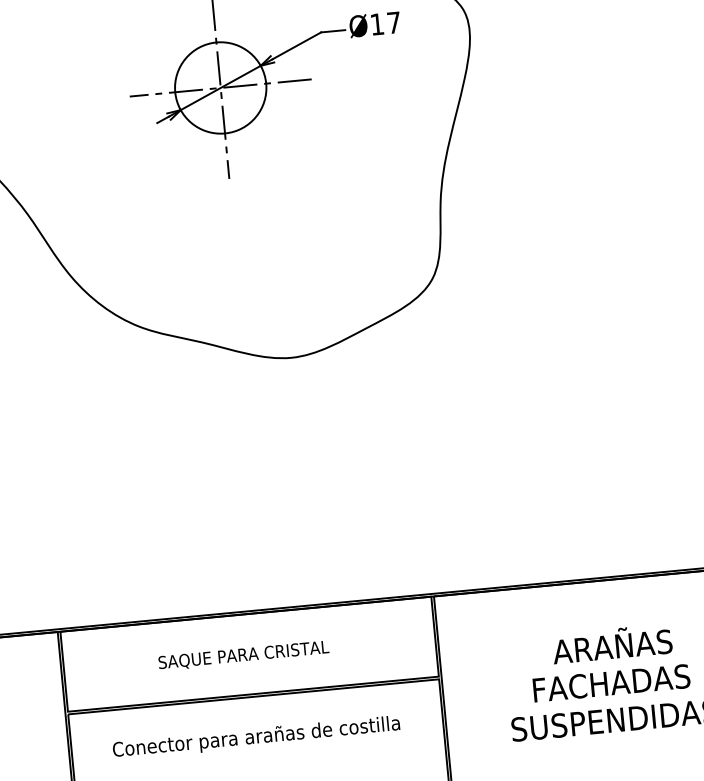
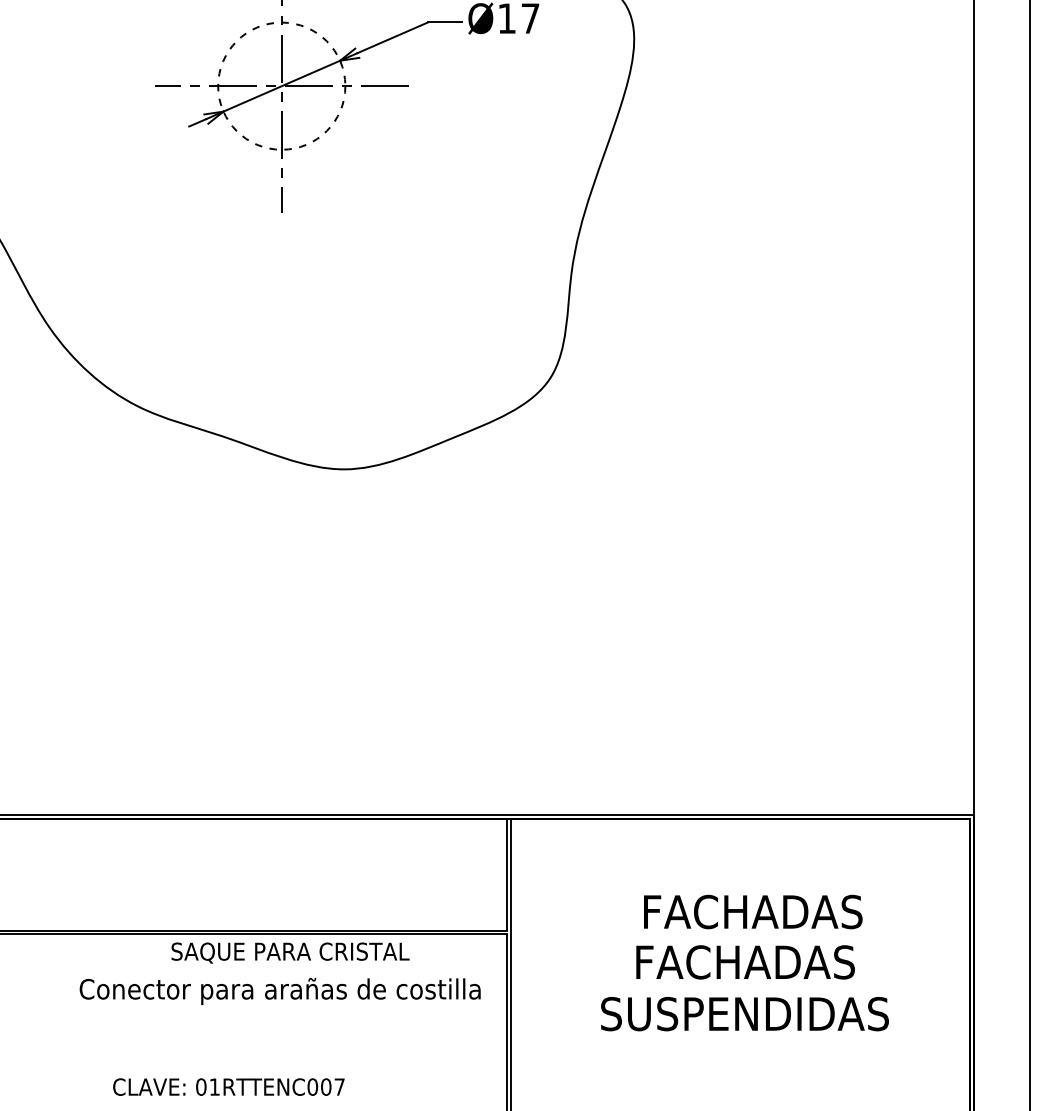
circle: (220, 87) -> (281, 85), solid -> dashed
text: (613, 643) -> (753, 907), ARAÑAS -> FACHADAS
text: (243, 655) -> (290, 952), moved
text: (255, 737) -> (279, 991), moved

